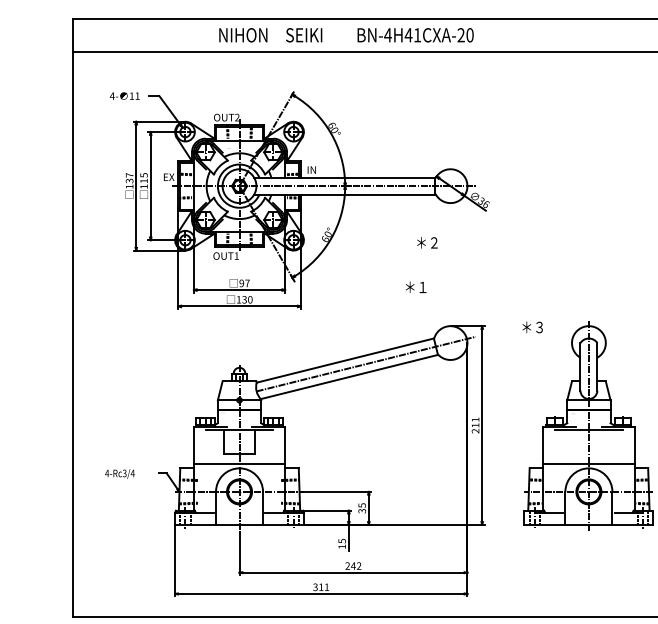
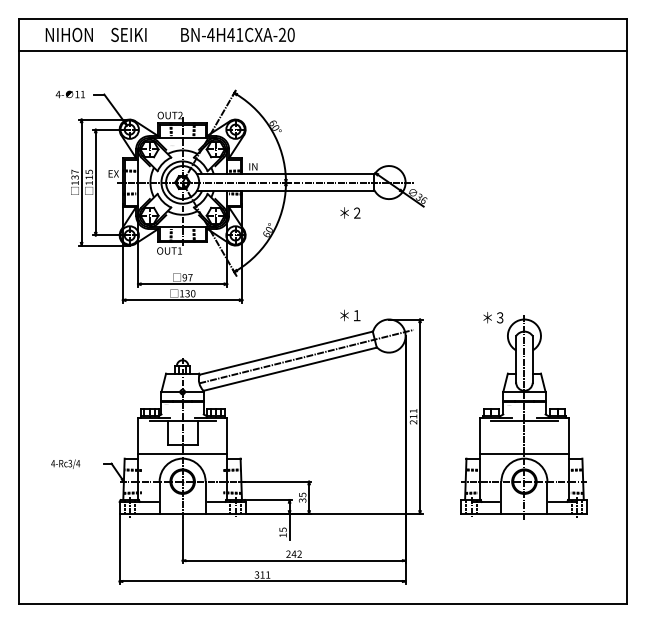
text: (345, 34) -> (169, 34), moved
text: (427, 242) -> (350, 212), moved
text: (416, 287) -> (350, 315), moved
text: (532, 327) -> (493, 317), moved

